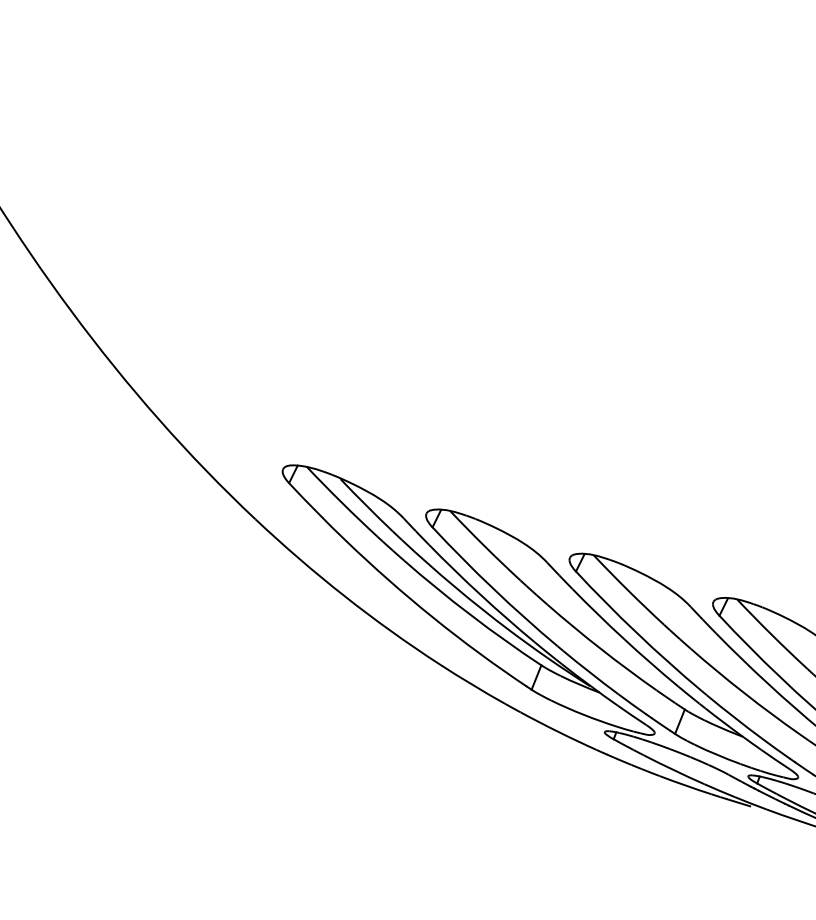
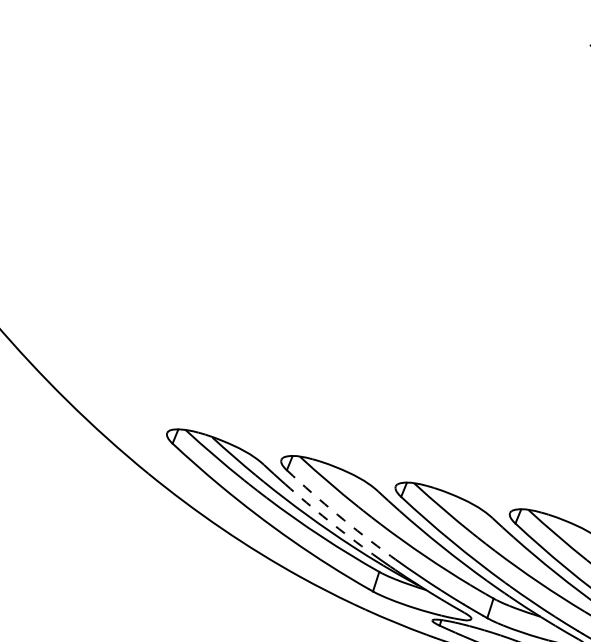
arc: (493, 588) -> (337, 514), solid -> dashed
arc: (480, 594) -> (327, 520), solid -> dashed

